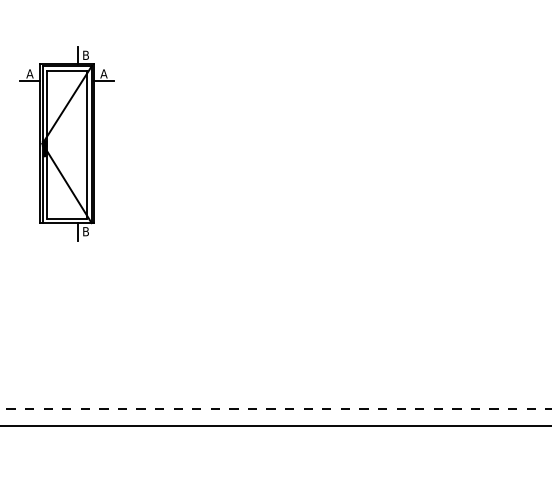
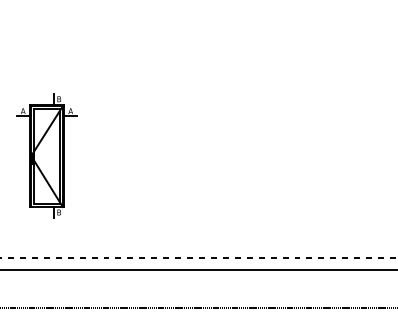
part: (66, 142) -> (46, 155), moved

